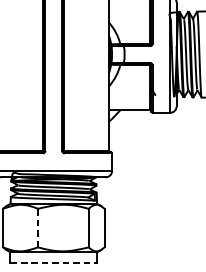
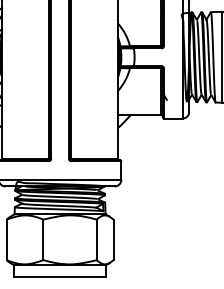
line: (38, 227) -> (43, 239), dashed -> solid
line: (52, 262) -> (58, 276), dashed -> solid

